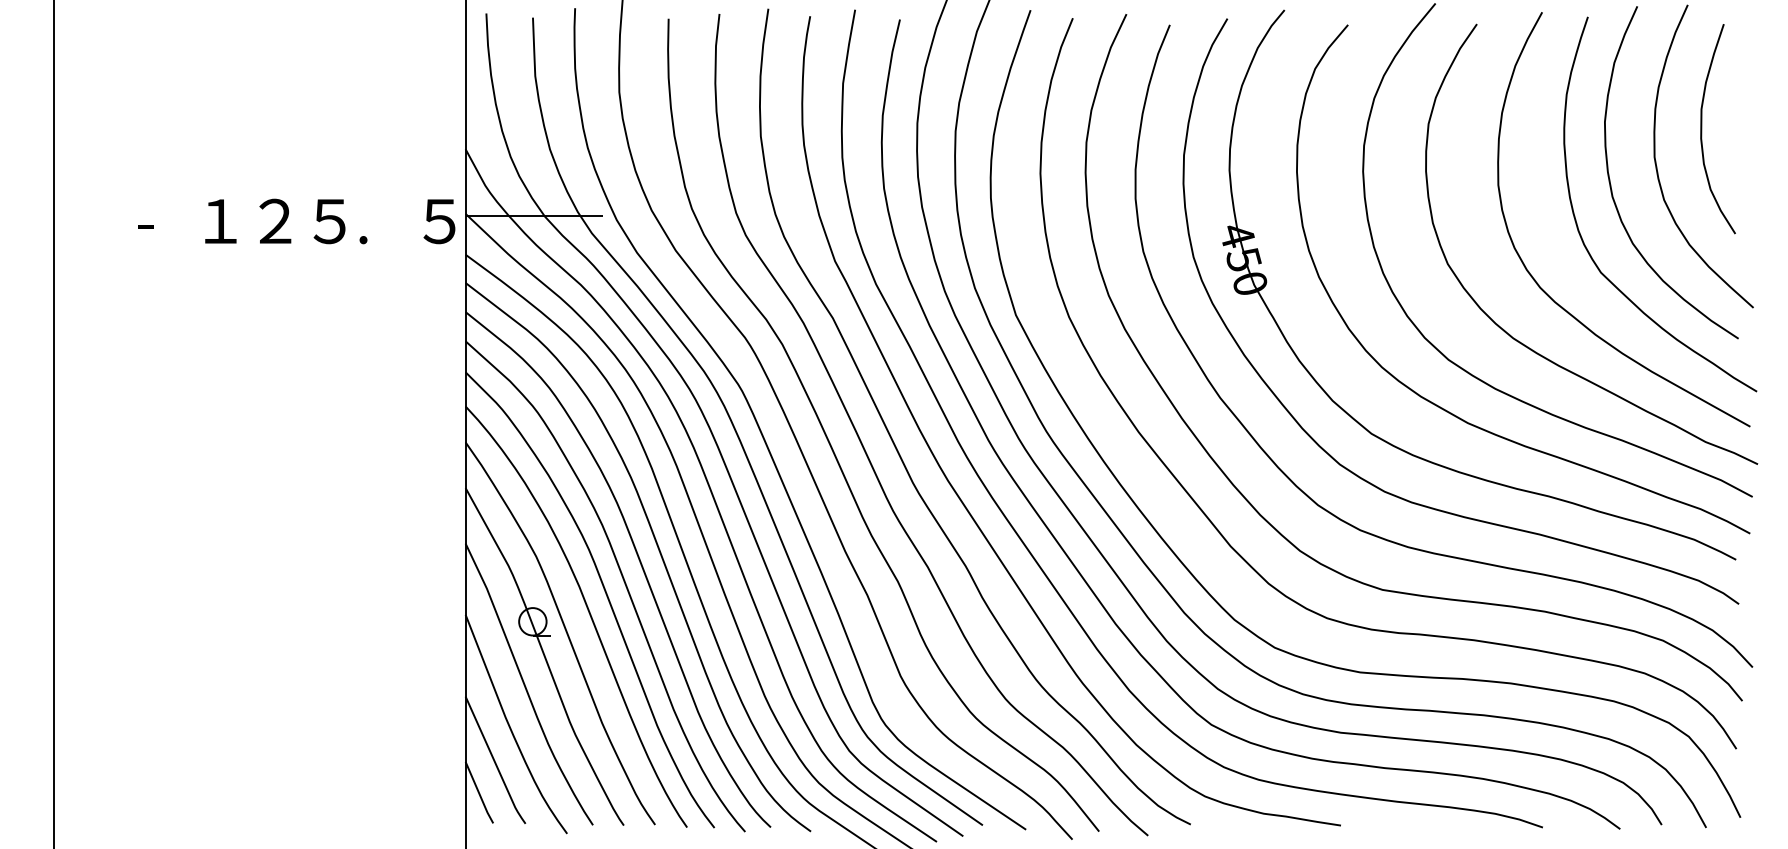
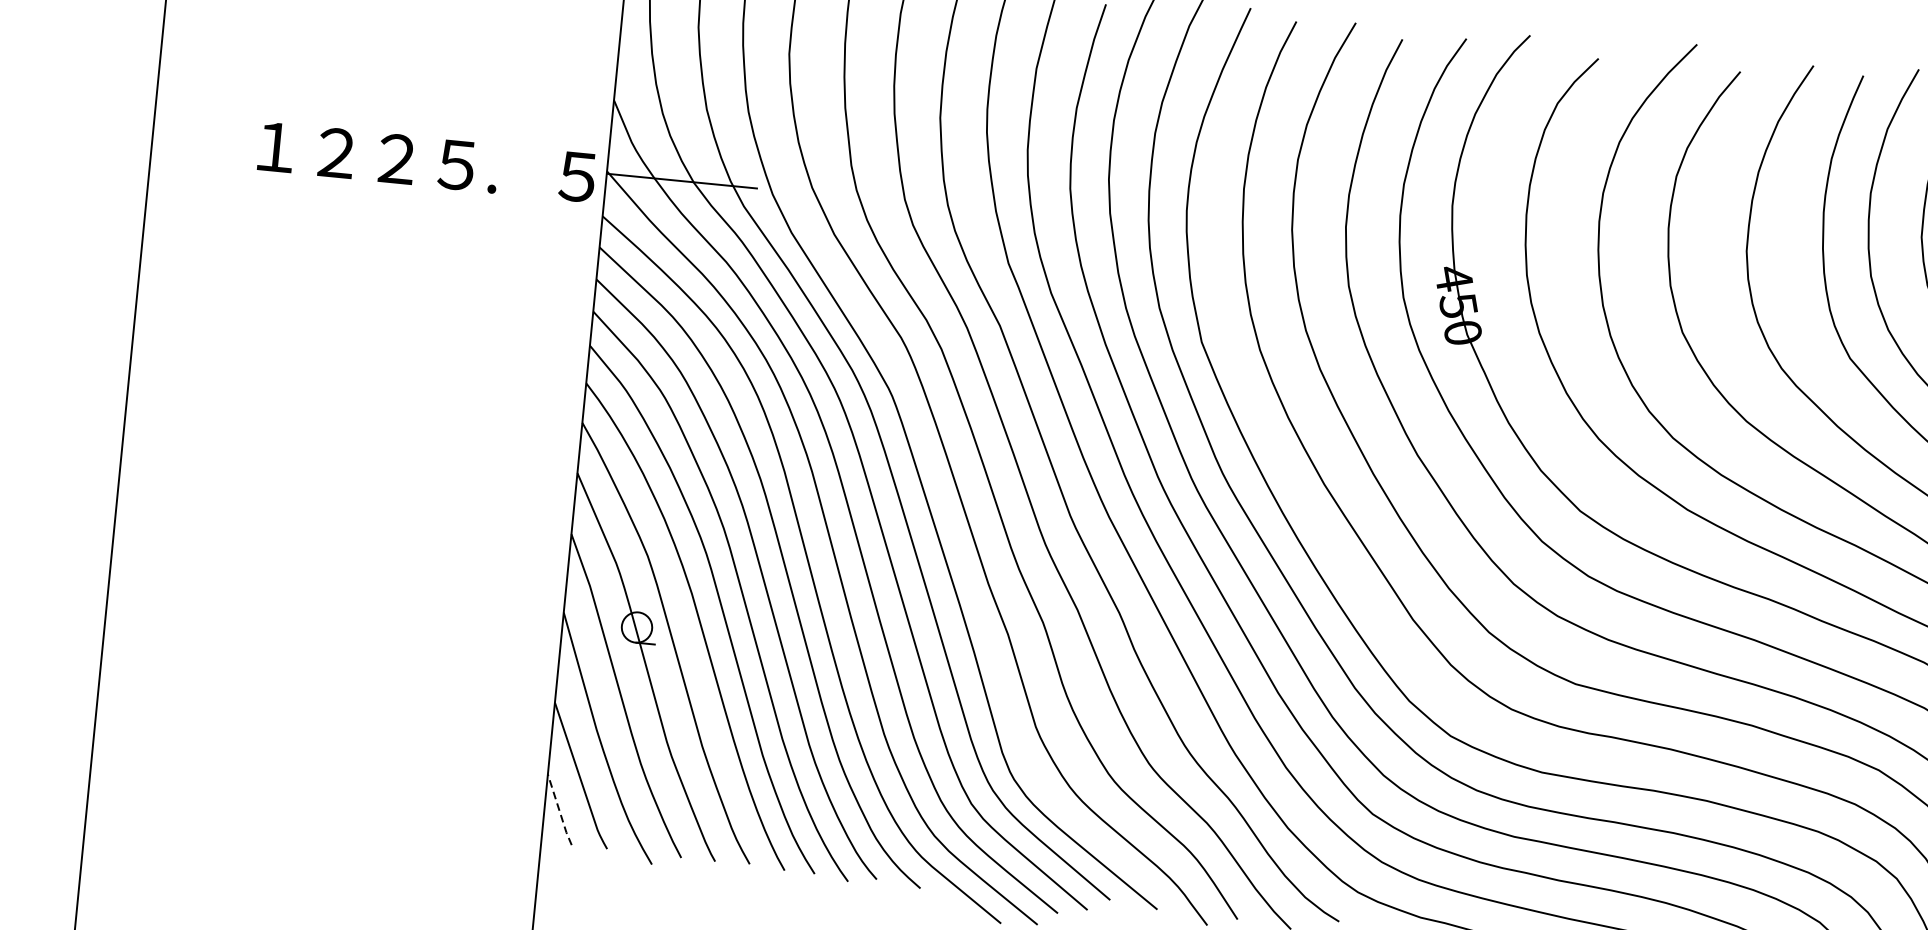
text: (220, 220) -> (336, 152), １ -> ２
text: (159, 221) -> (269, 146), - -> １
line: (479, 793) -> (559, 810), solid -> dashed

